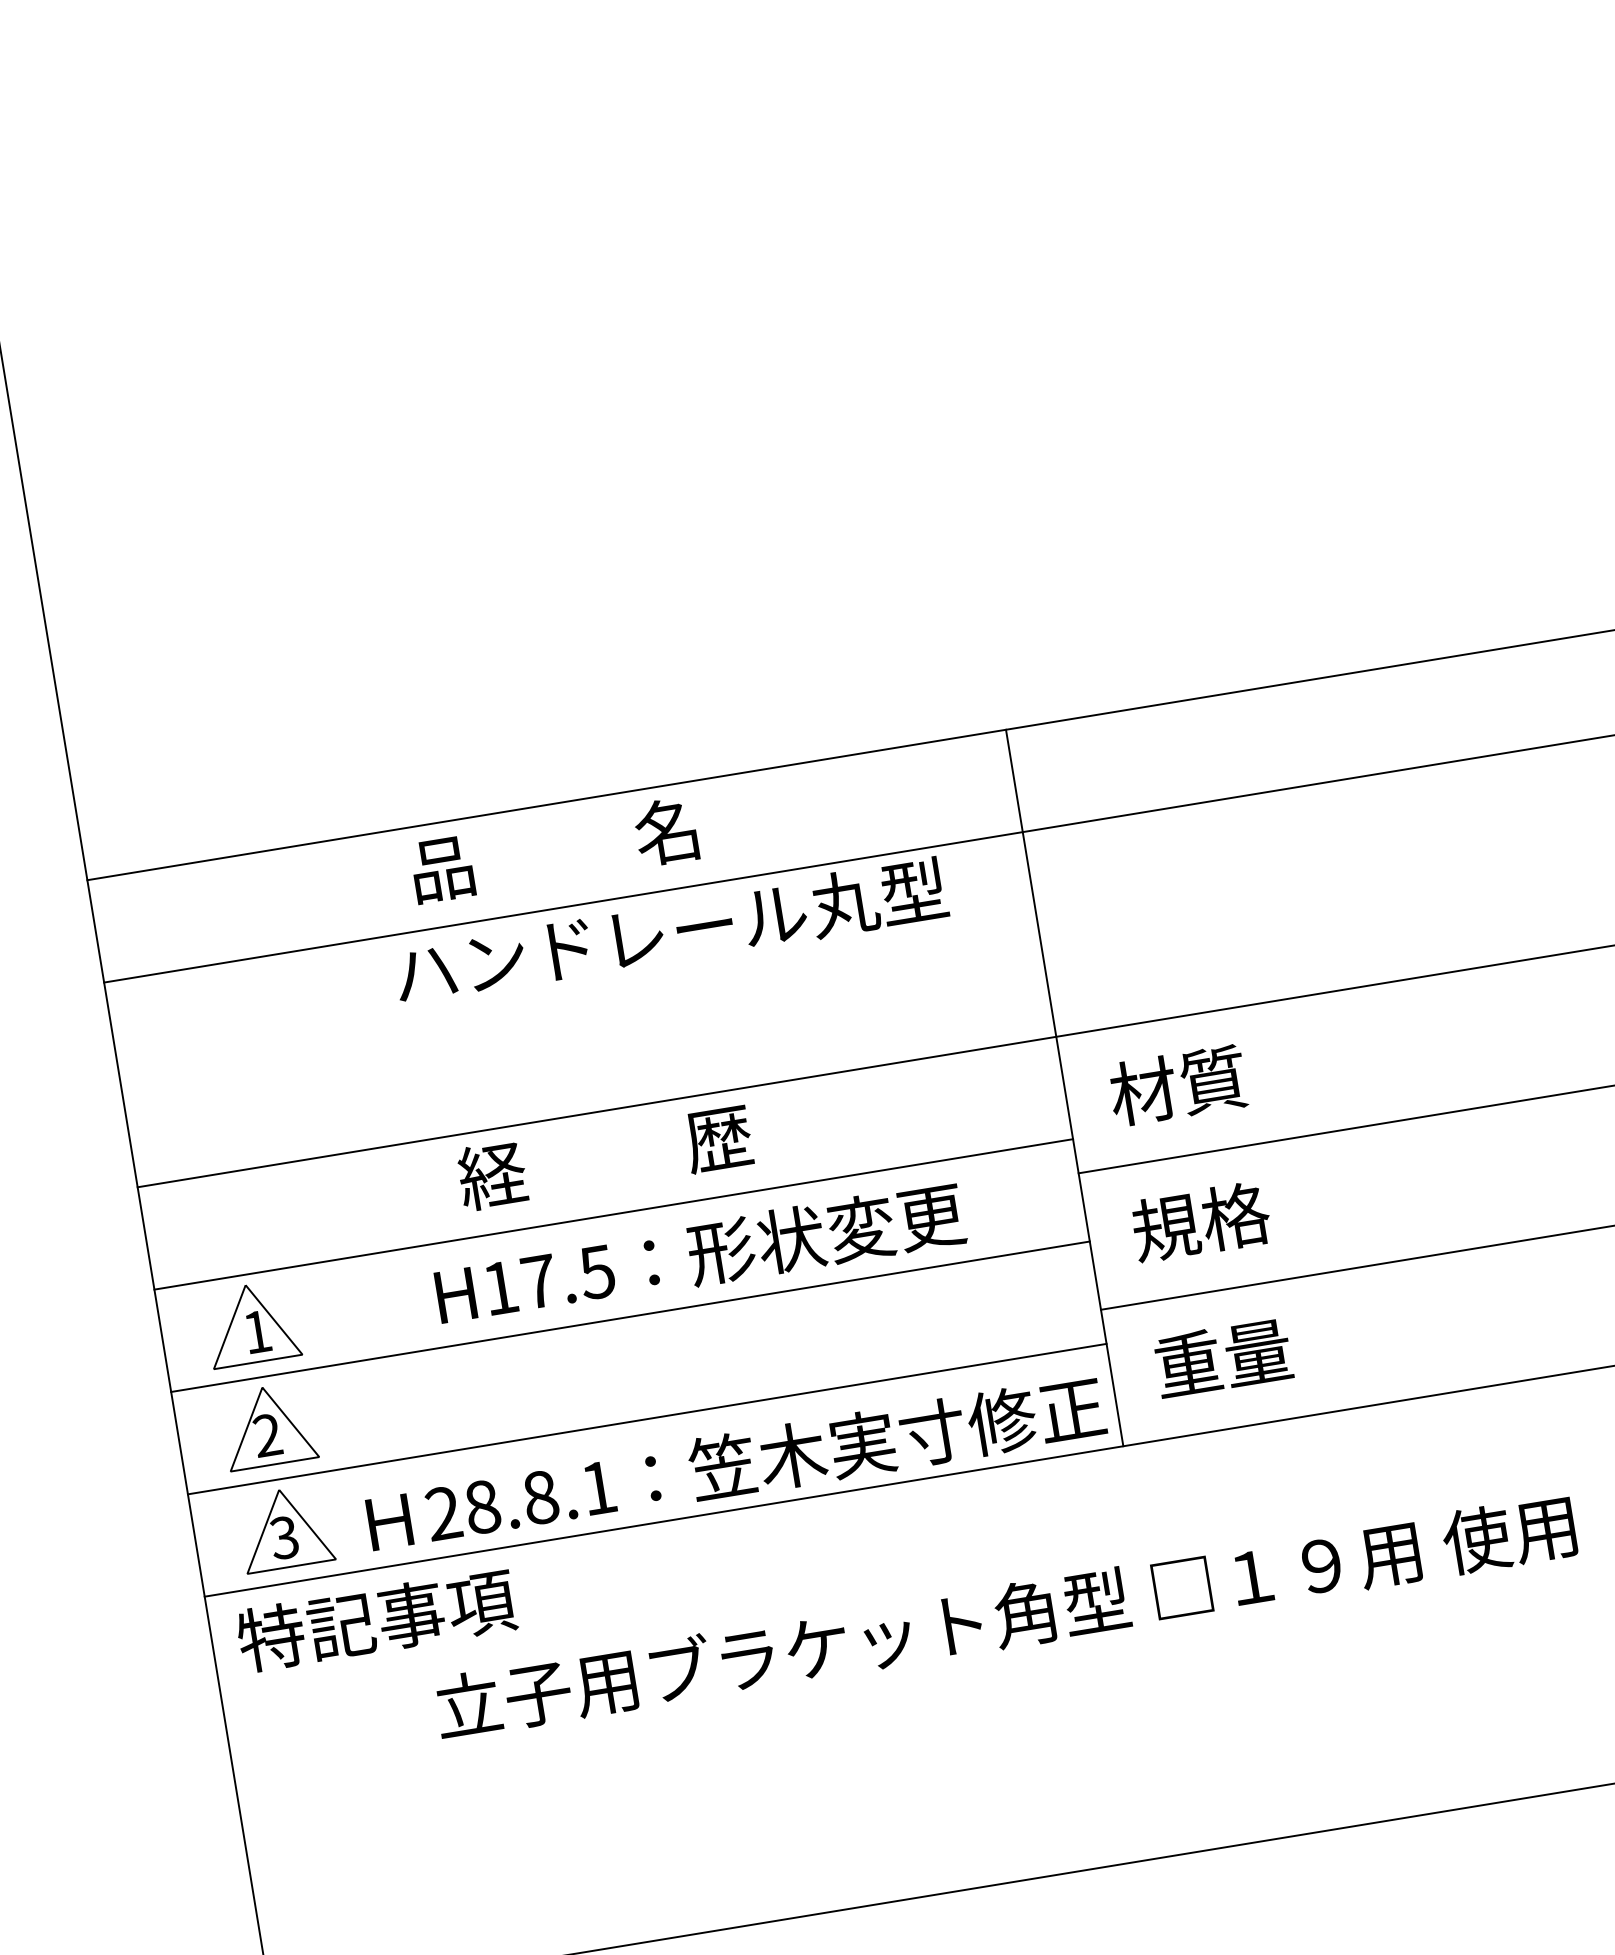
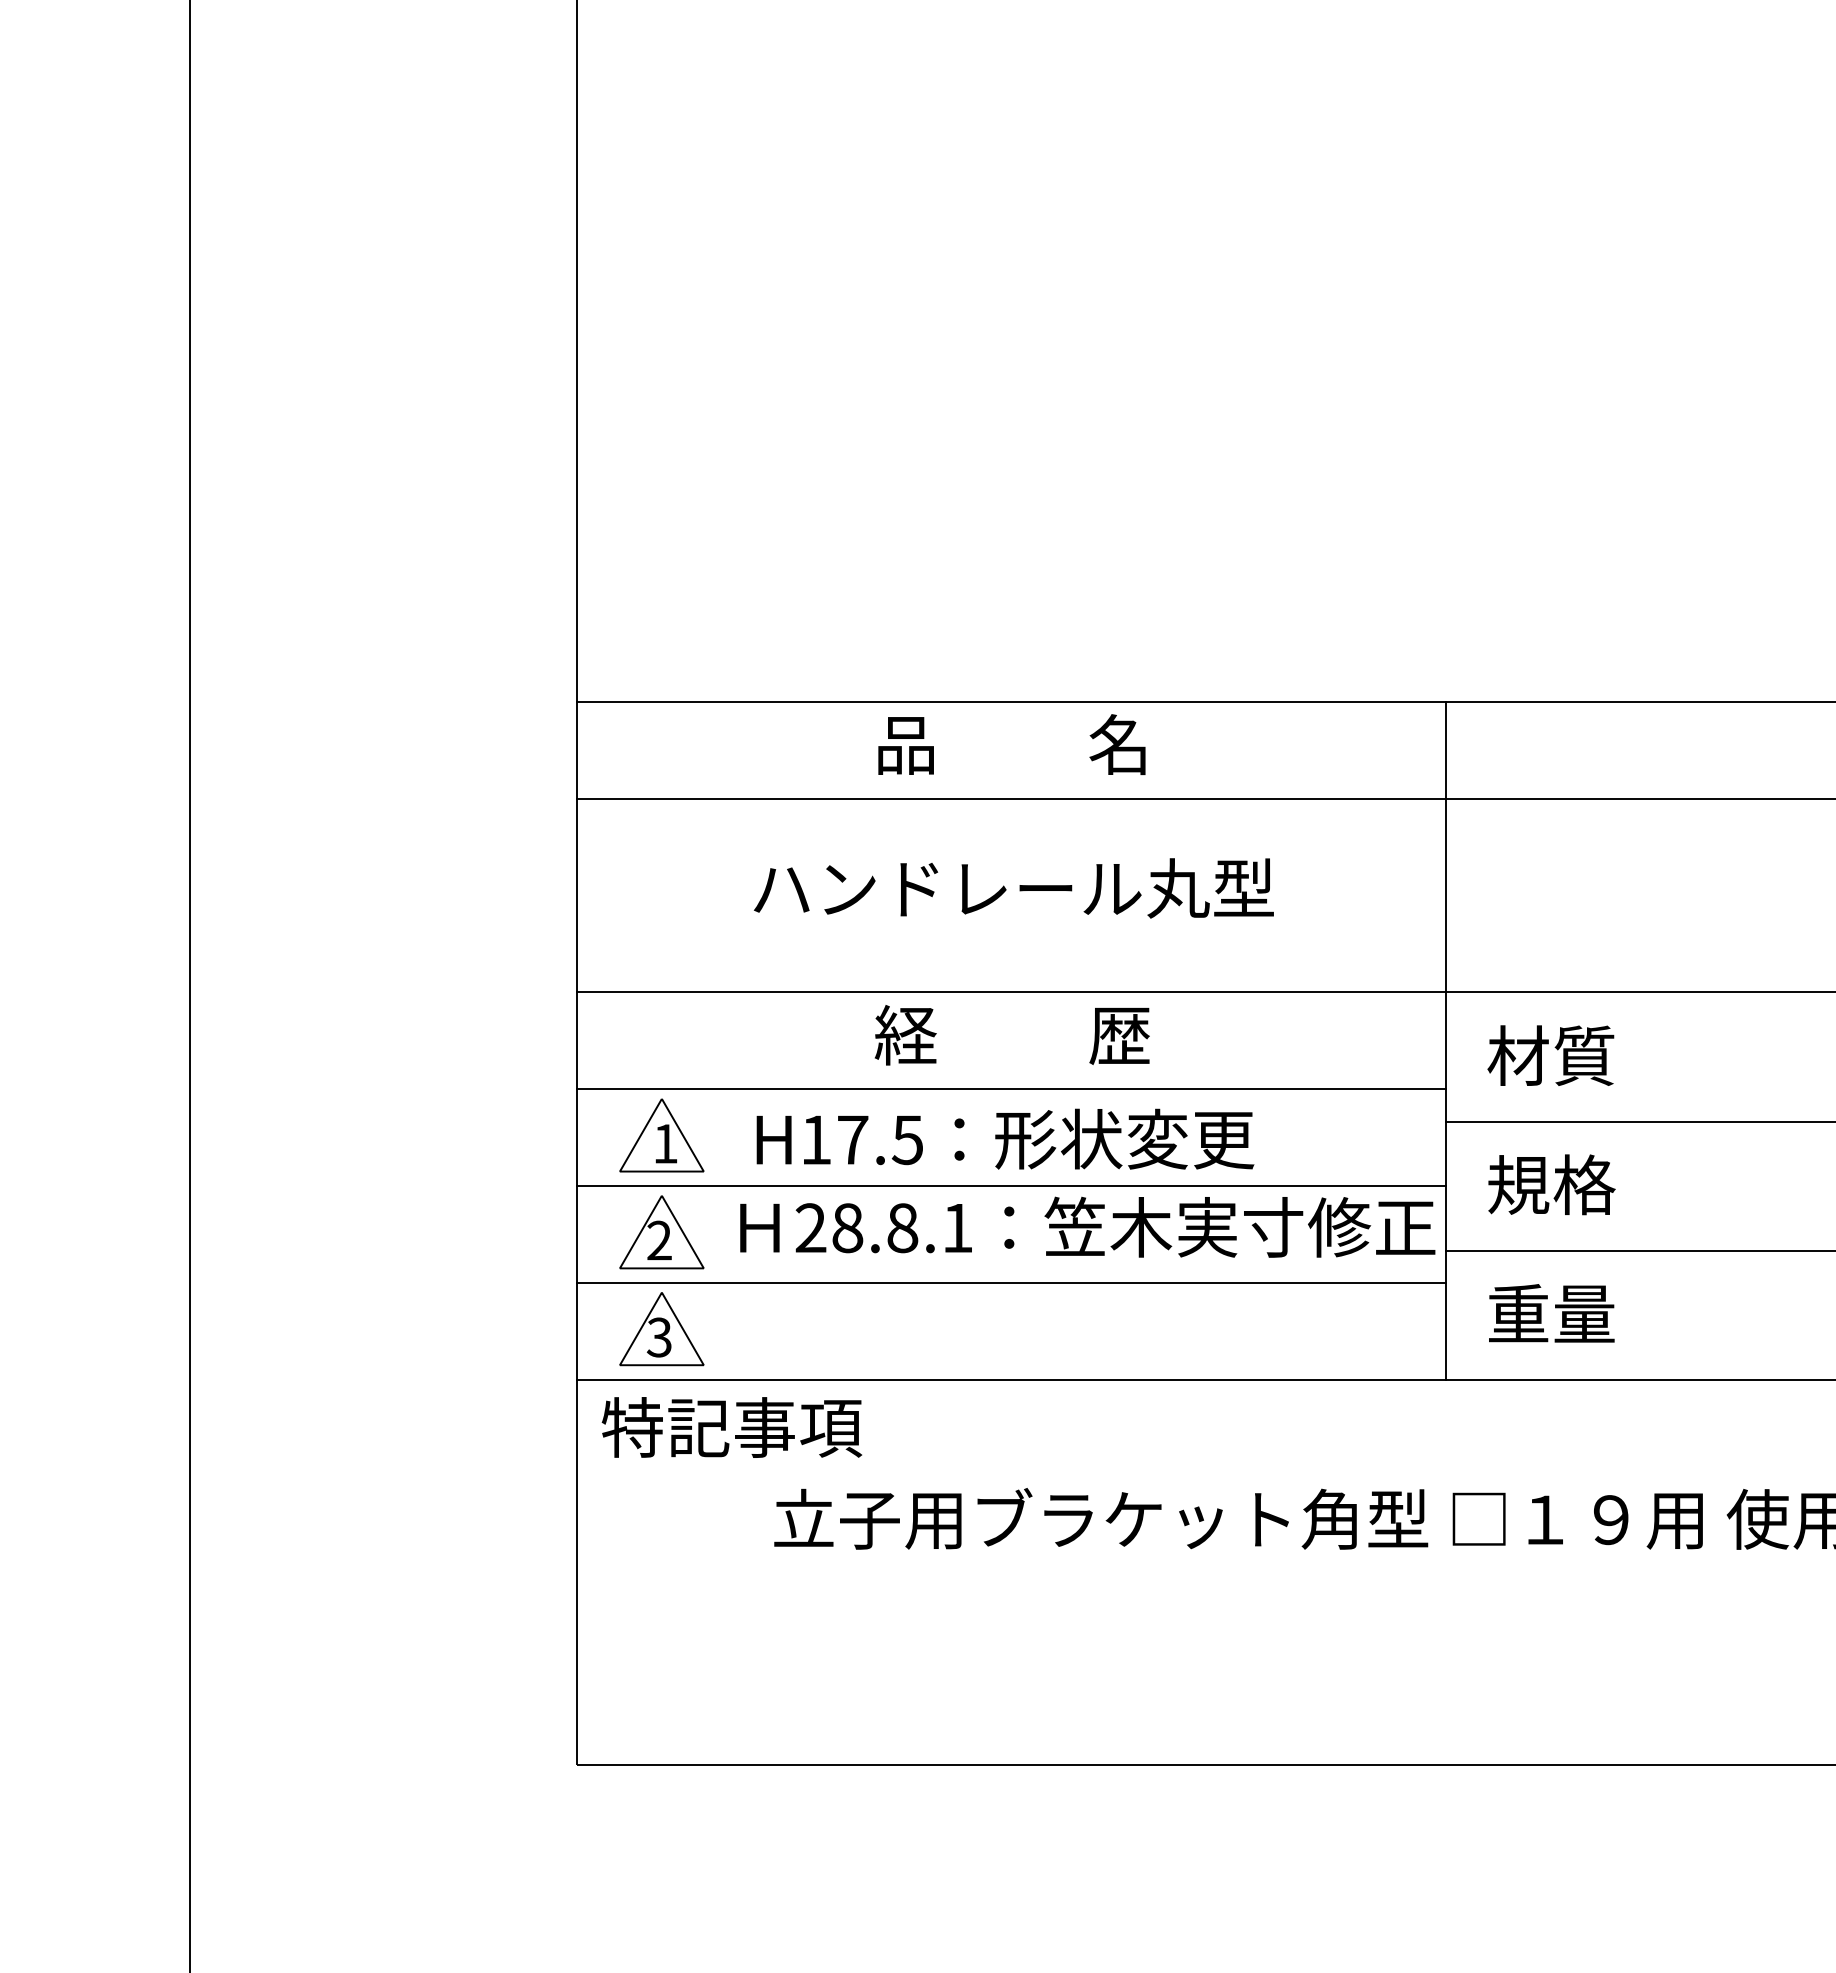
text: (670, 931) -> (1013, 888), moved
text: (700, 1253) -> (1005, 1138), moved
text: (735, 1463) -> (1087, 1226), moved

